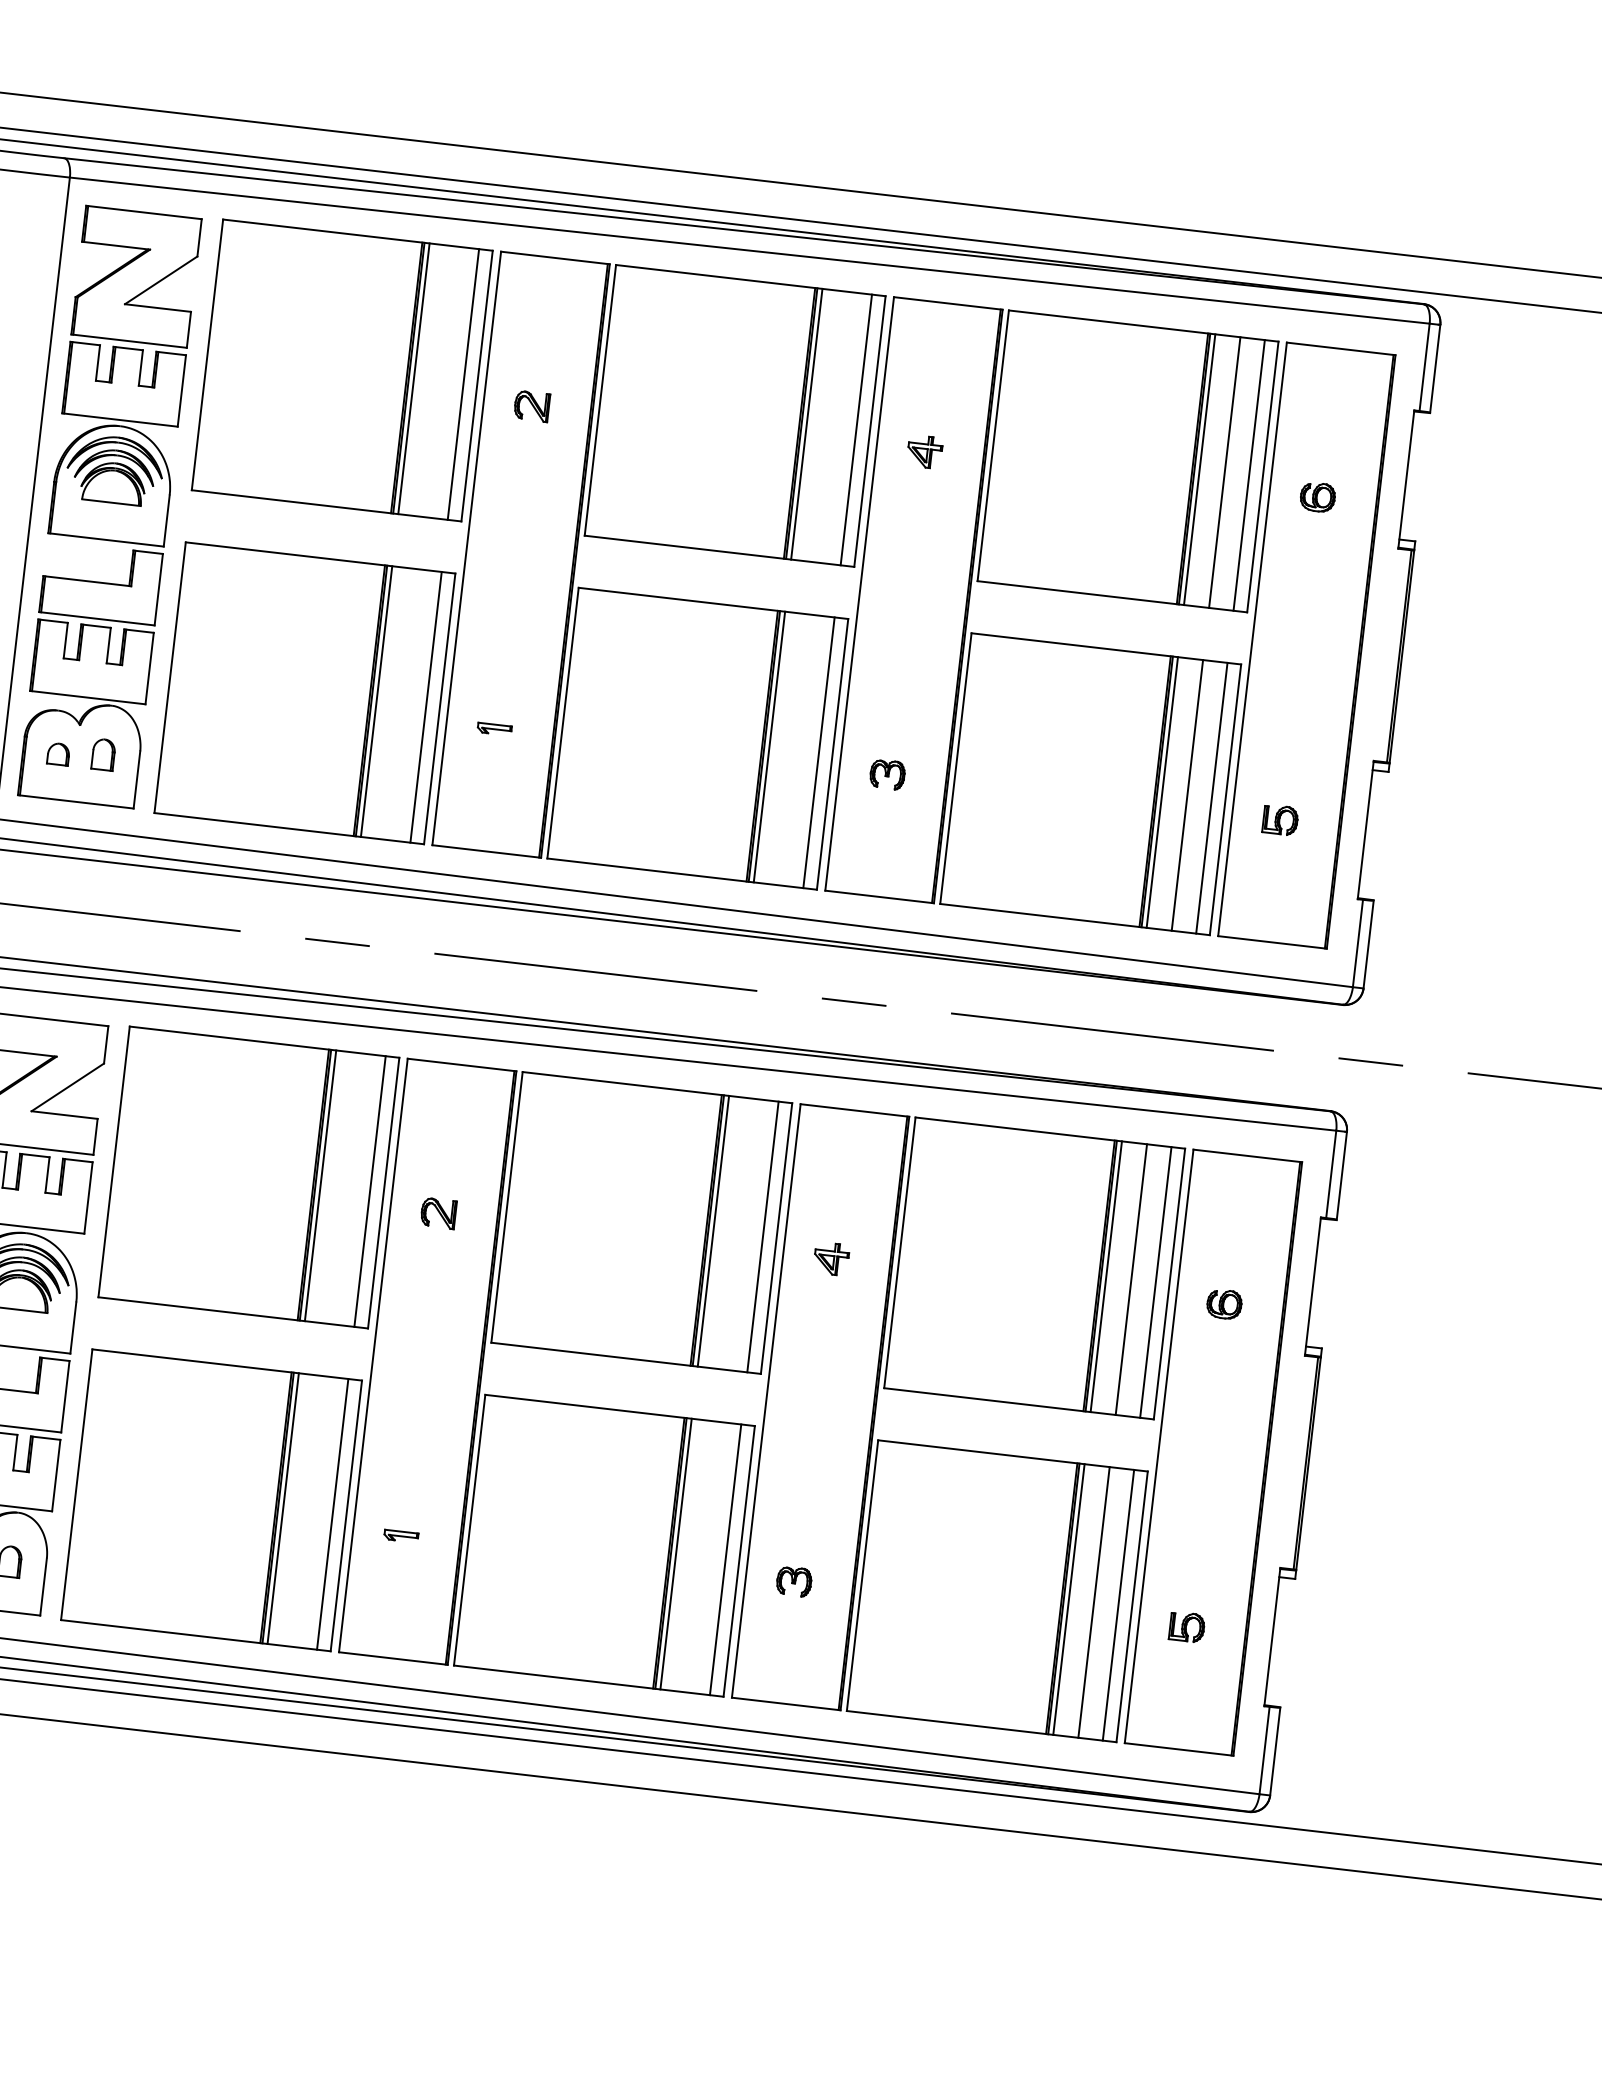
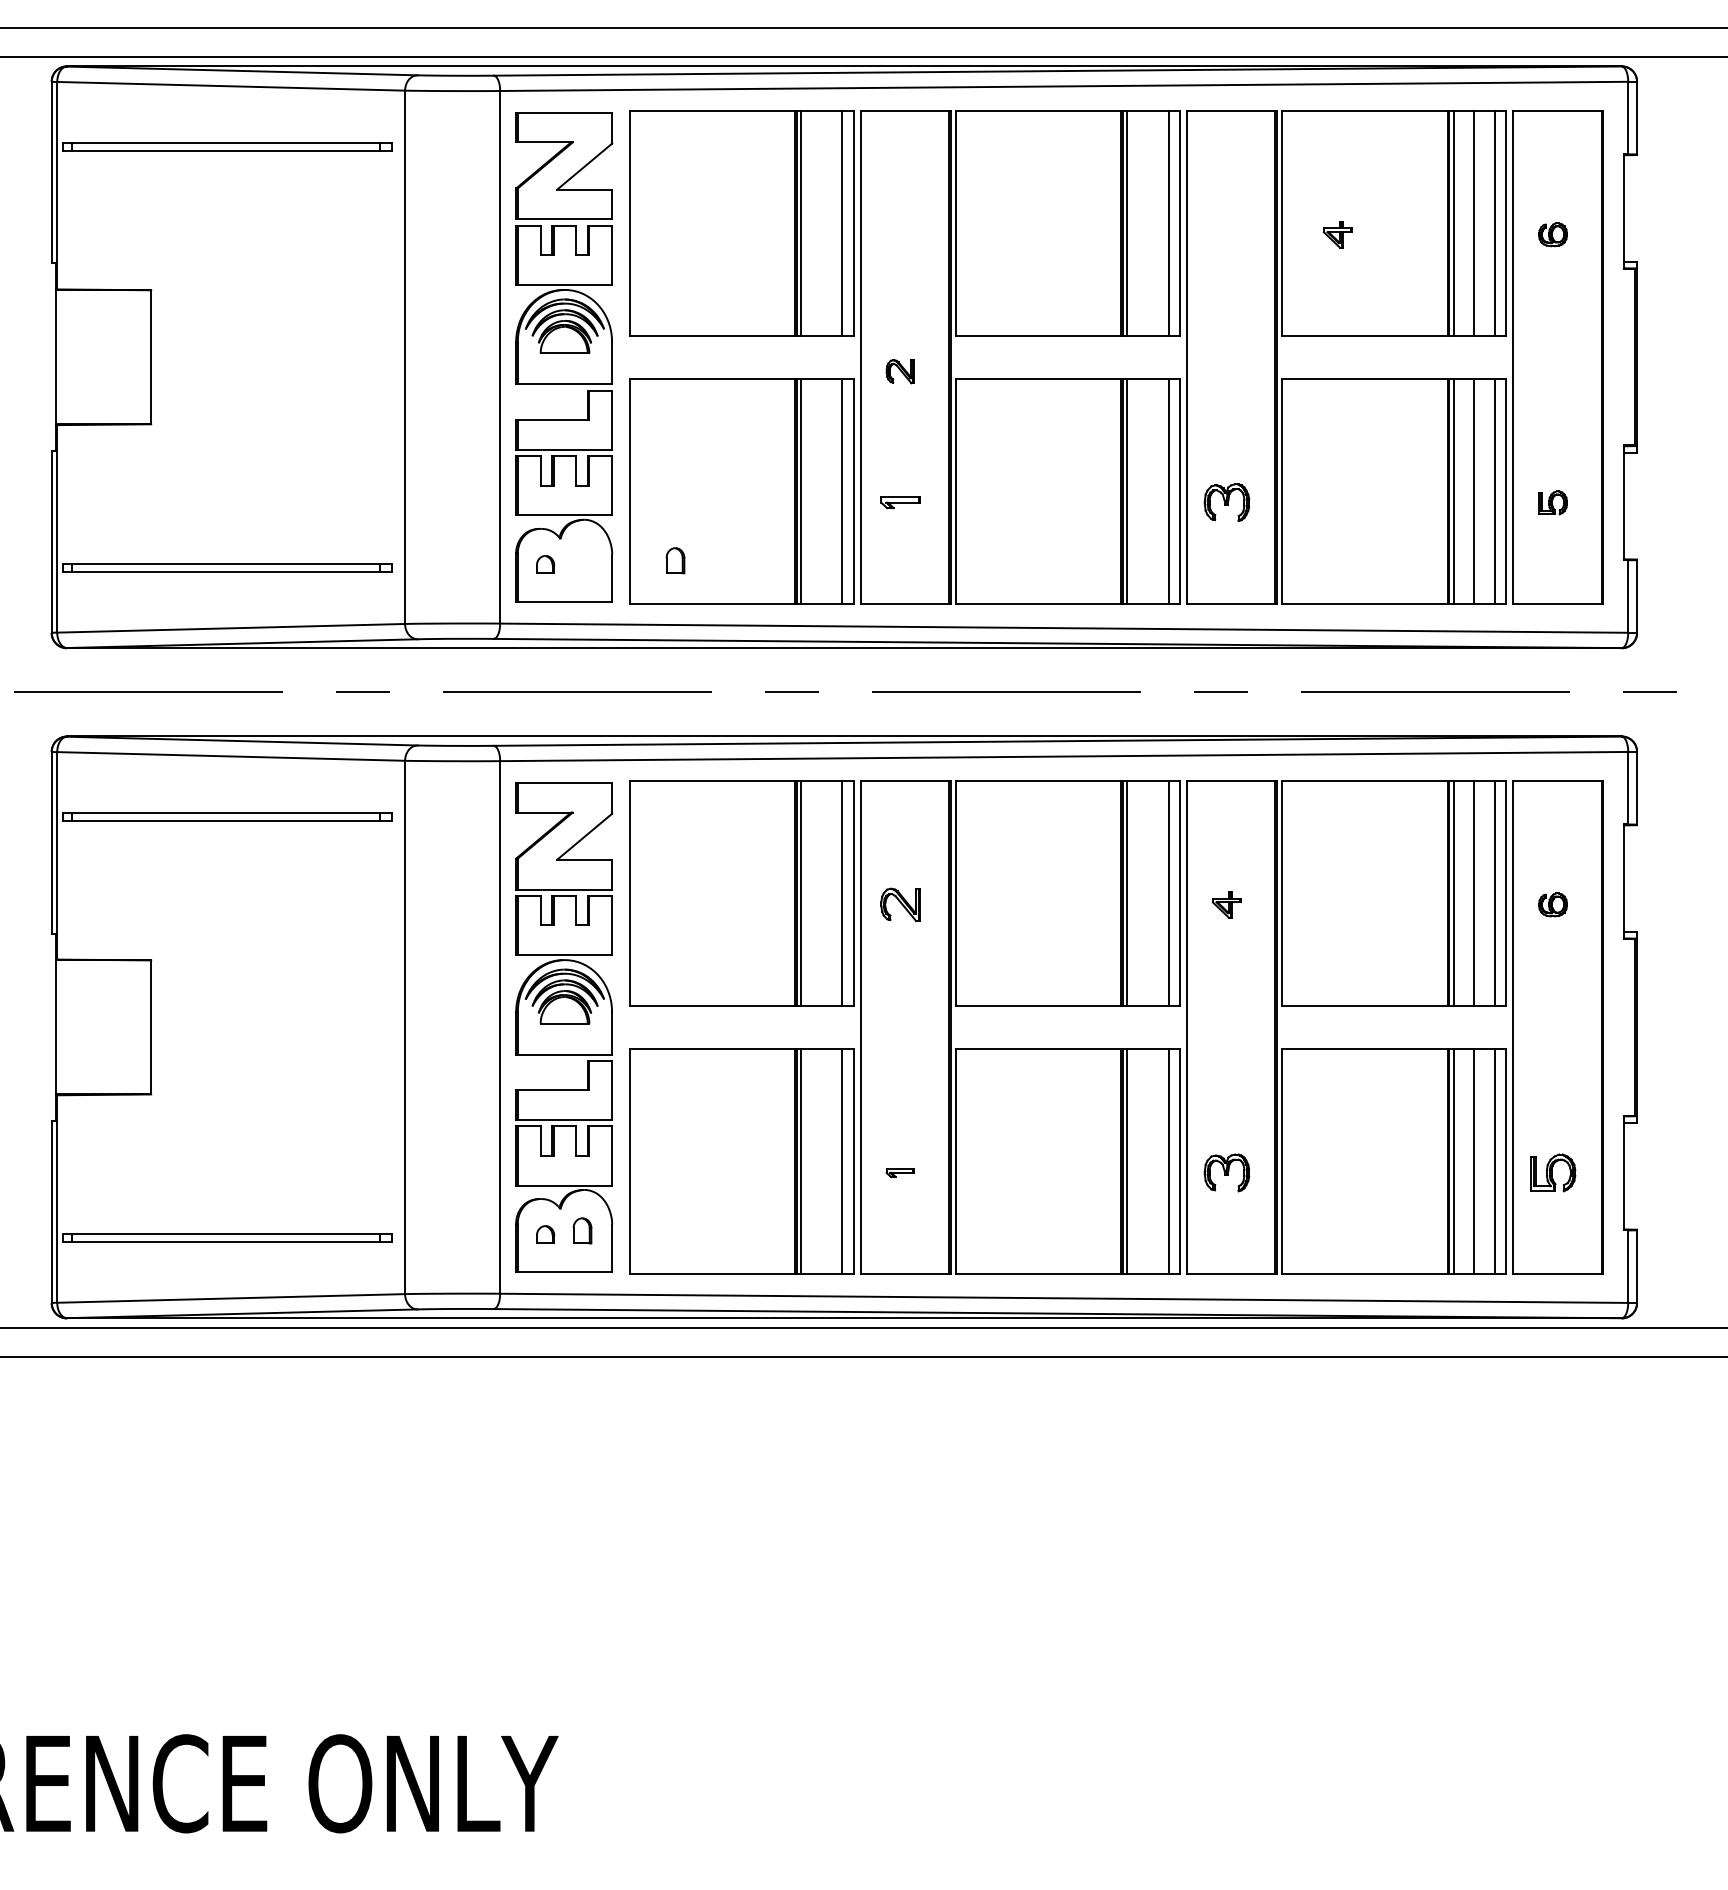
part: (530, 406) -> (899, 371), moved
part: (924, 451) -> (1337, 234), moved
part: (493, 728) -> (899, 502), size x1.4
part: (103, 754) -> (675, 560), moved
part: (887, 774) -> (1226, 502), size x1.6
part: (437, 1212) -> (899, 904), size x1.4
part: (793, 1581) -> (1226, 1172), size x1.6
part: (1186, 1626) -> (1552, 1172), size x1.6

